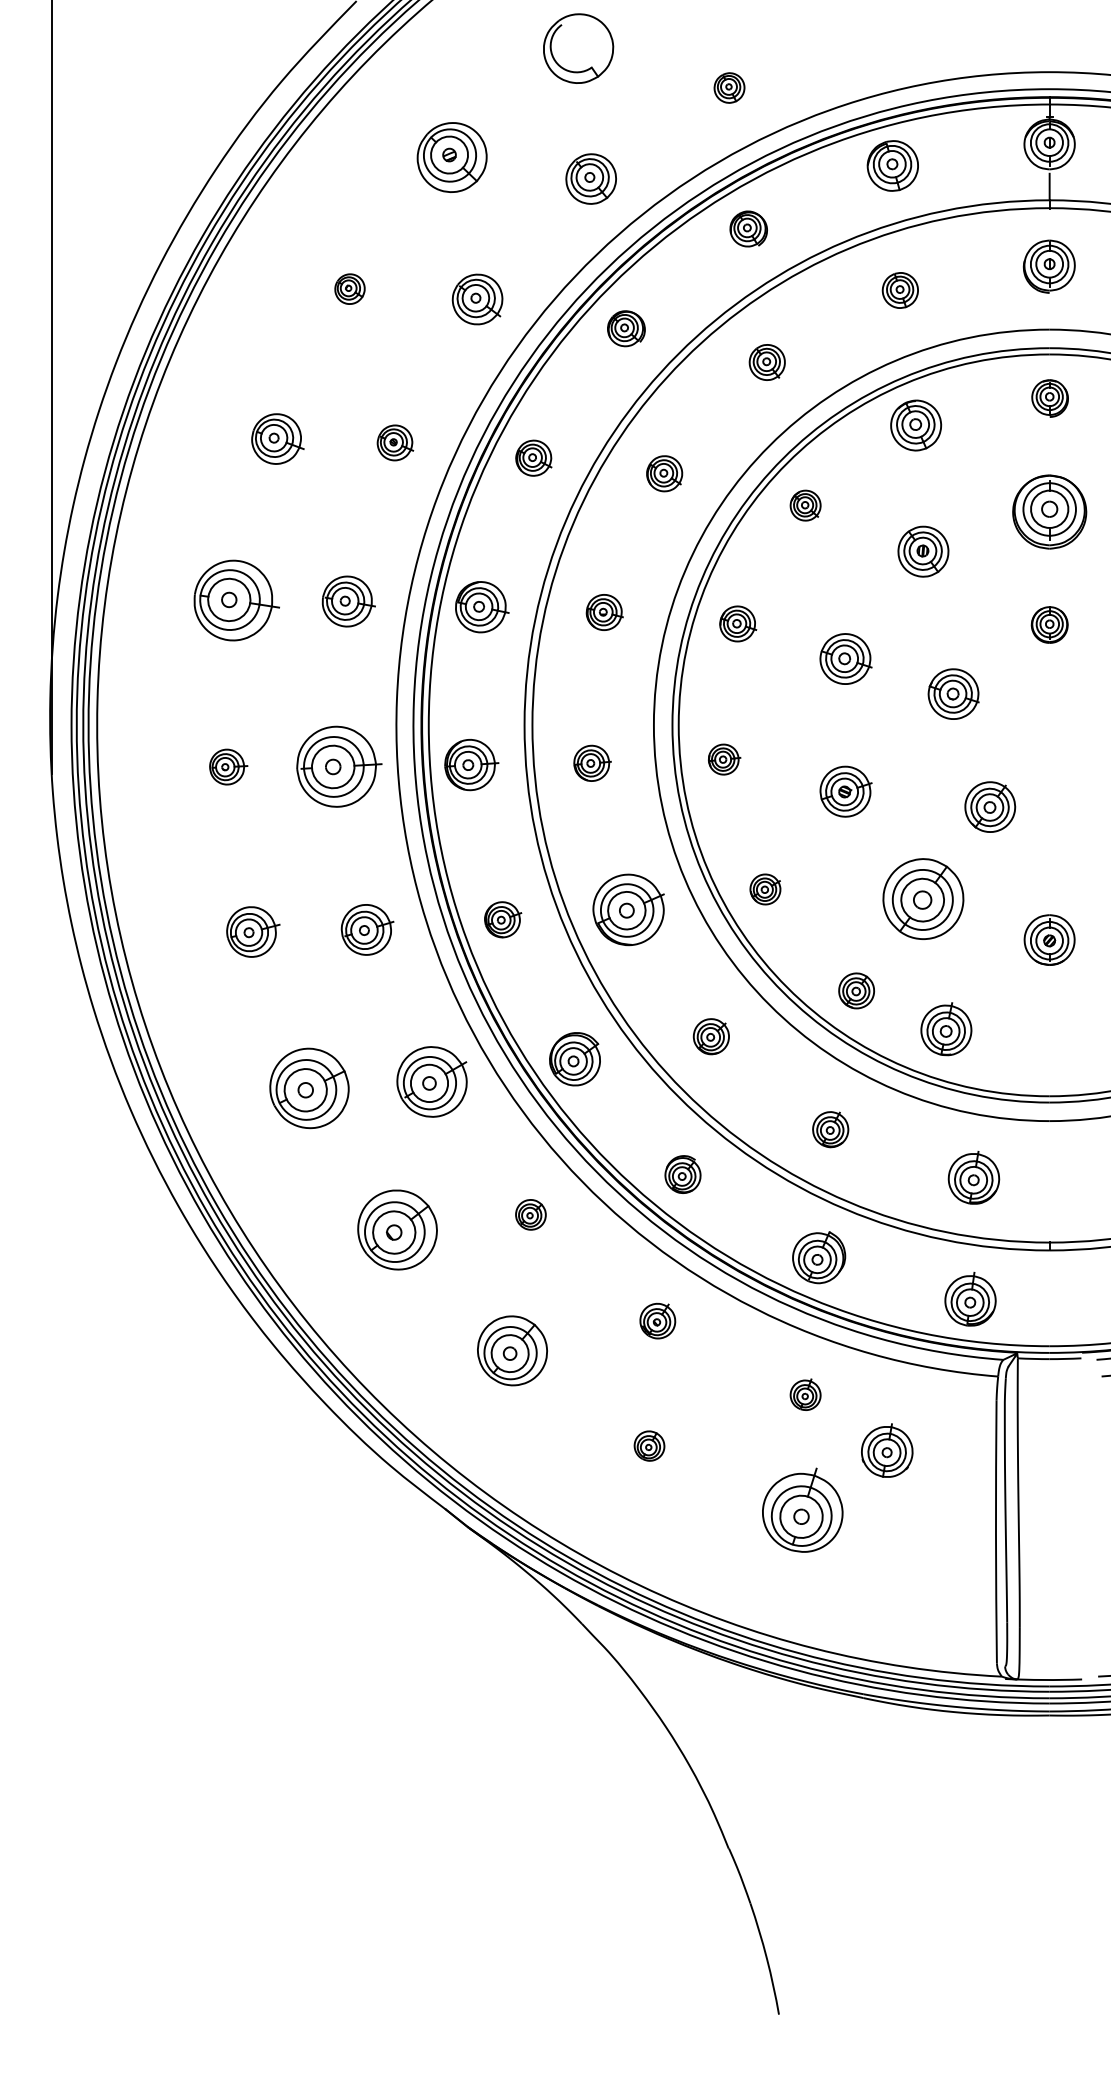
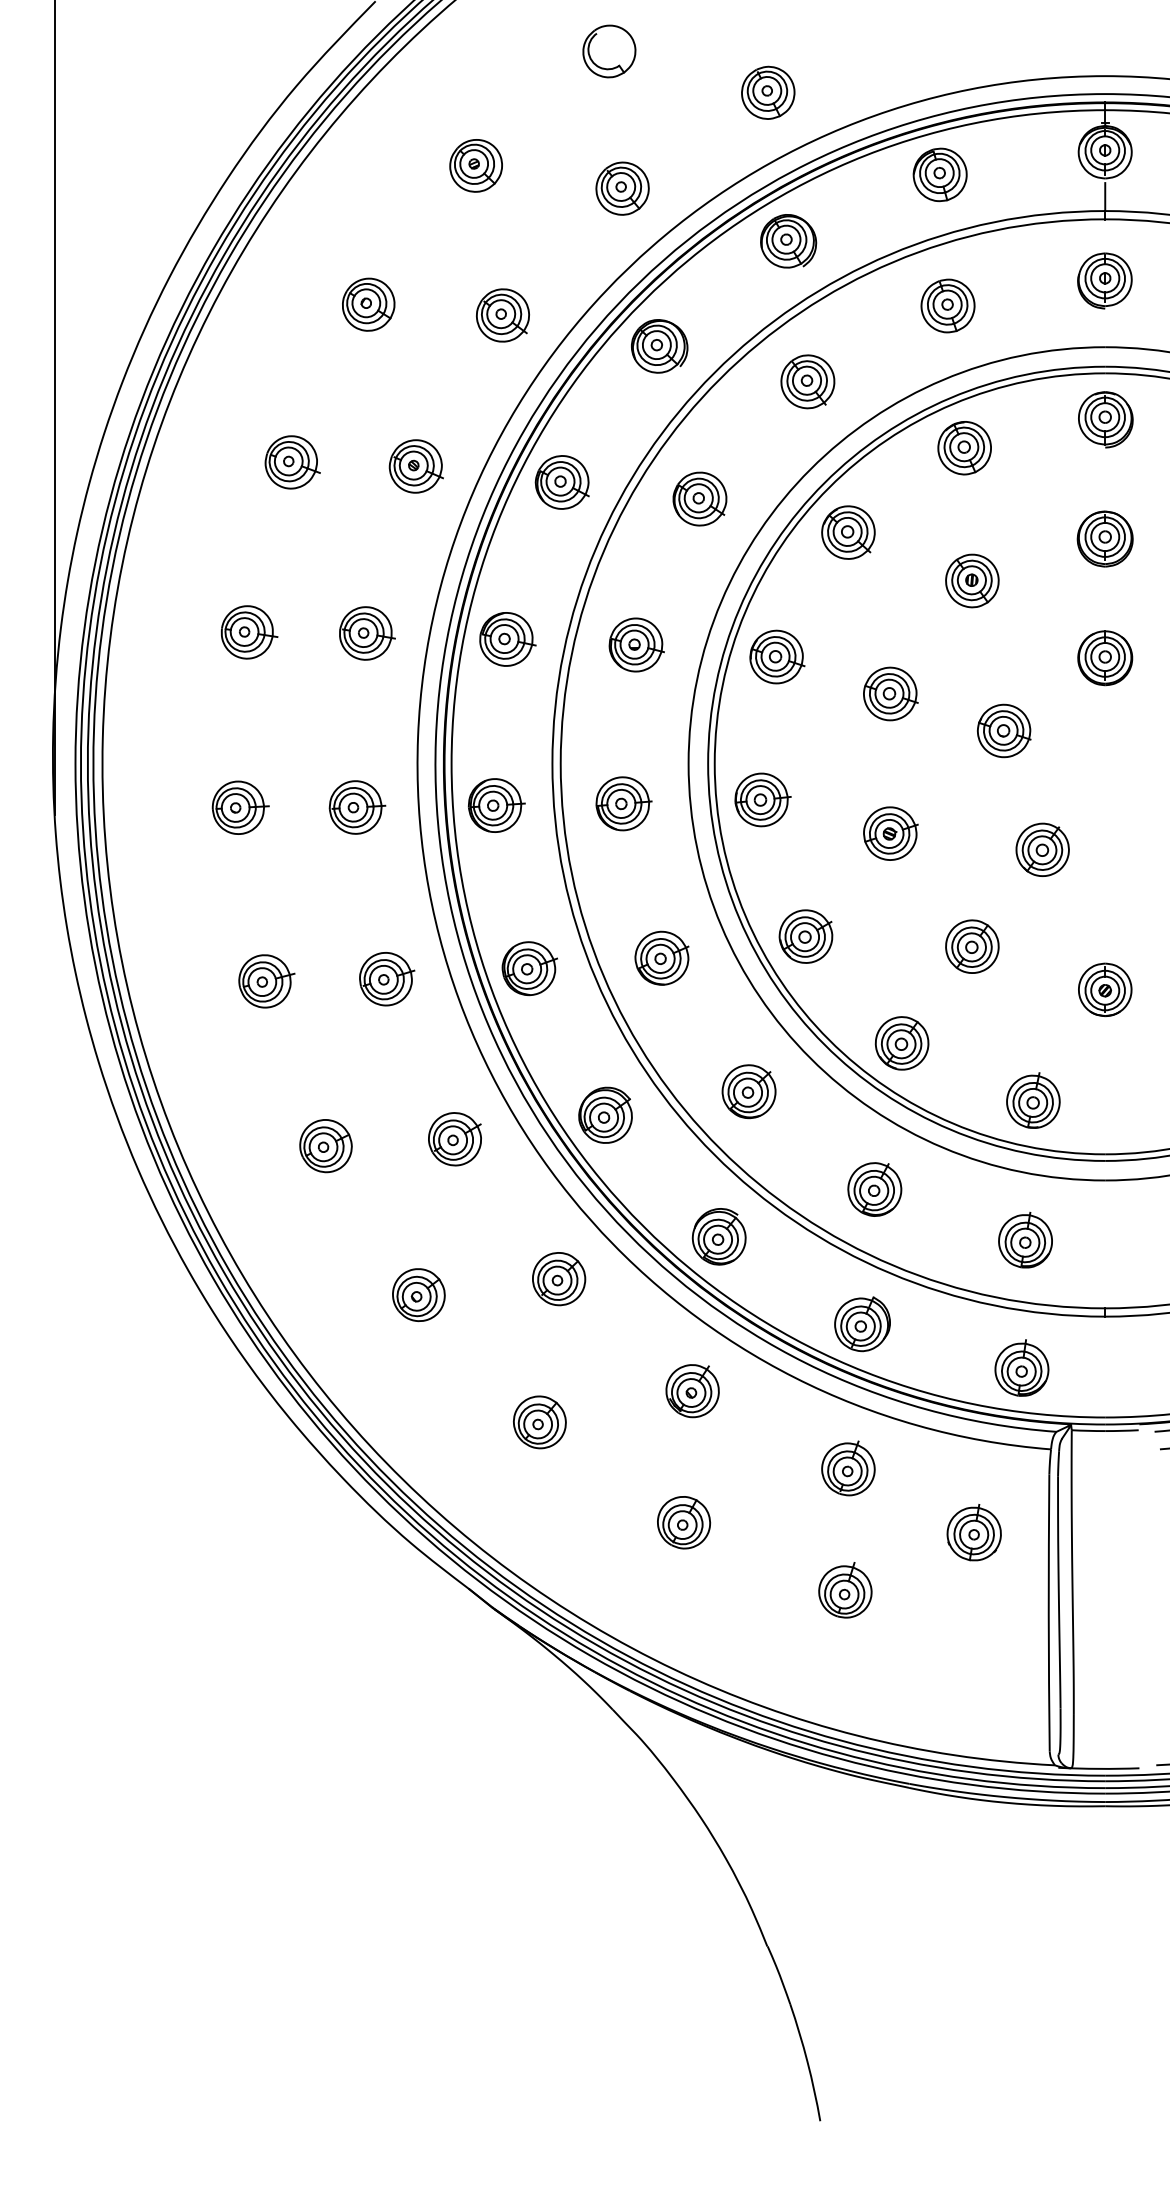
part: (578, 48) -> (609, 51), size x0.71
part: (729, 87) -> (768, 92), size x1.67
part: (451, 156) -> (475, 164), size x0.71
part: (748, 228) -> (788, 240), size x1.43
part: (349, 288) -> (368, 303), size x1.67
part: (900, 290) -> (948, 306), size x1.43
part: (626, 328) -> (659, 346), size x1.43
part: (767, 362) -> (808, 381), size x1.43
part: (1049, 398) -> (1105, 419), size x1.43
part: (395, 442) -> (416, 466), size x1.43
part: (533, 458) -> (561, 482), size x1.43
part: (664, 473) -> (699, 498), size x1.43
part: (805, 505) -> (848, 532), size x1.67
part: (1049, 511) -> (1105, 538), size x0.71
part: (236, 600) -> (249, 632), size x0.62
part: (604, 612) -> (636, 645), size x1.43
part: (737, 623) -> (776, 656), size x1.43
part: (1049, 624) -> (1105, 657), size x1.43
part: (724, 759) -> (762, 799), size x1.67
part: (592, 763) -> (623, 803), size x1.43
part: (228, 766) -> (240, 807), size x1.43
part: (339, 766) -> (357, 807), size x0.62
part: (765, 889) -> (806, 936), size x1.67
part: (923, 898) -> (972, 946), size x0.62
part: (628, 910) -> (661, 958), size x0.71
part: (502, 919) -> (529, 968), size x1.43
part: (856, 990) -> (901, 1042), size x1.43
part: (946, 1029) -> (1033, 1100), moved
part: (711, 1036) -> (749, 1091), size x1.43
part: (431, 1081) -> (454, 1138), size x0.71
part: (309, 1088) -> (326, 1146), size x0.62
part: (830, 1129) -> (874, 1189), size x1.43
part: (682, 1174) -> (718, 1236), size x1.43
part: (530, 1214) -> (558, 1278), size x1.67
part: (397, 1229) -> (418, 1294), size x0.62
part: (657, 1320) -> (692, 1390), size x1.43
part: (512, 1350) -> (539, 1421), size x0.71
part: (805, 1394) -> (848, 1468), size x1.67
part: (649, 1445) -> (683, 1521), size x1.67
part: (887, 1450) -> (974, 1532), moved
part: (802, 1510) -> (845, 1590), size x0.62

